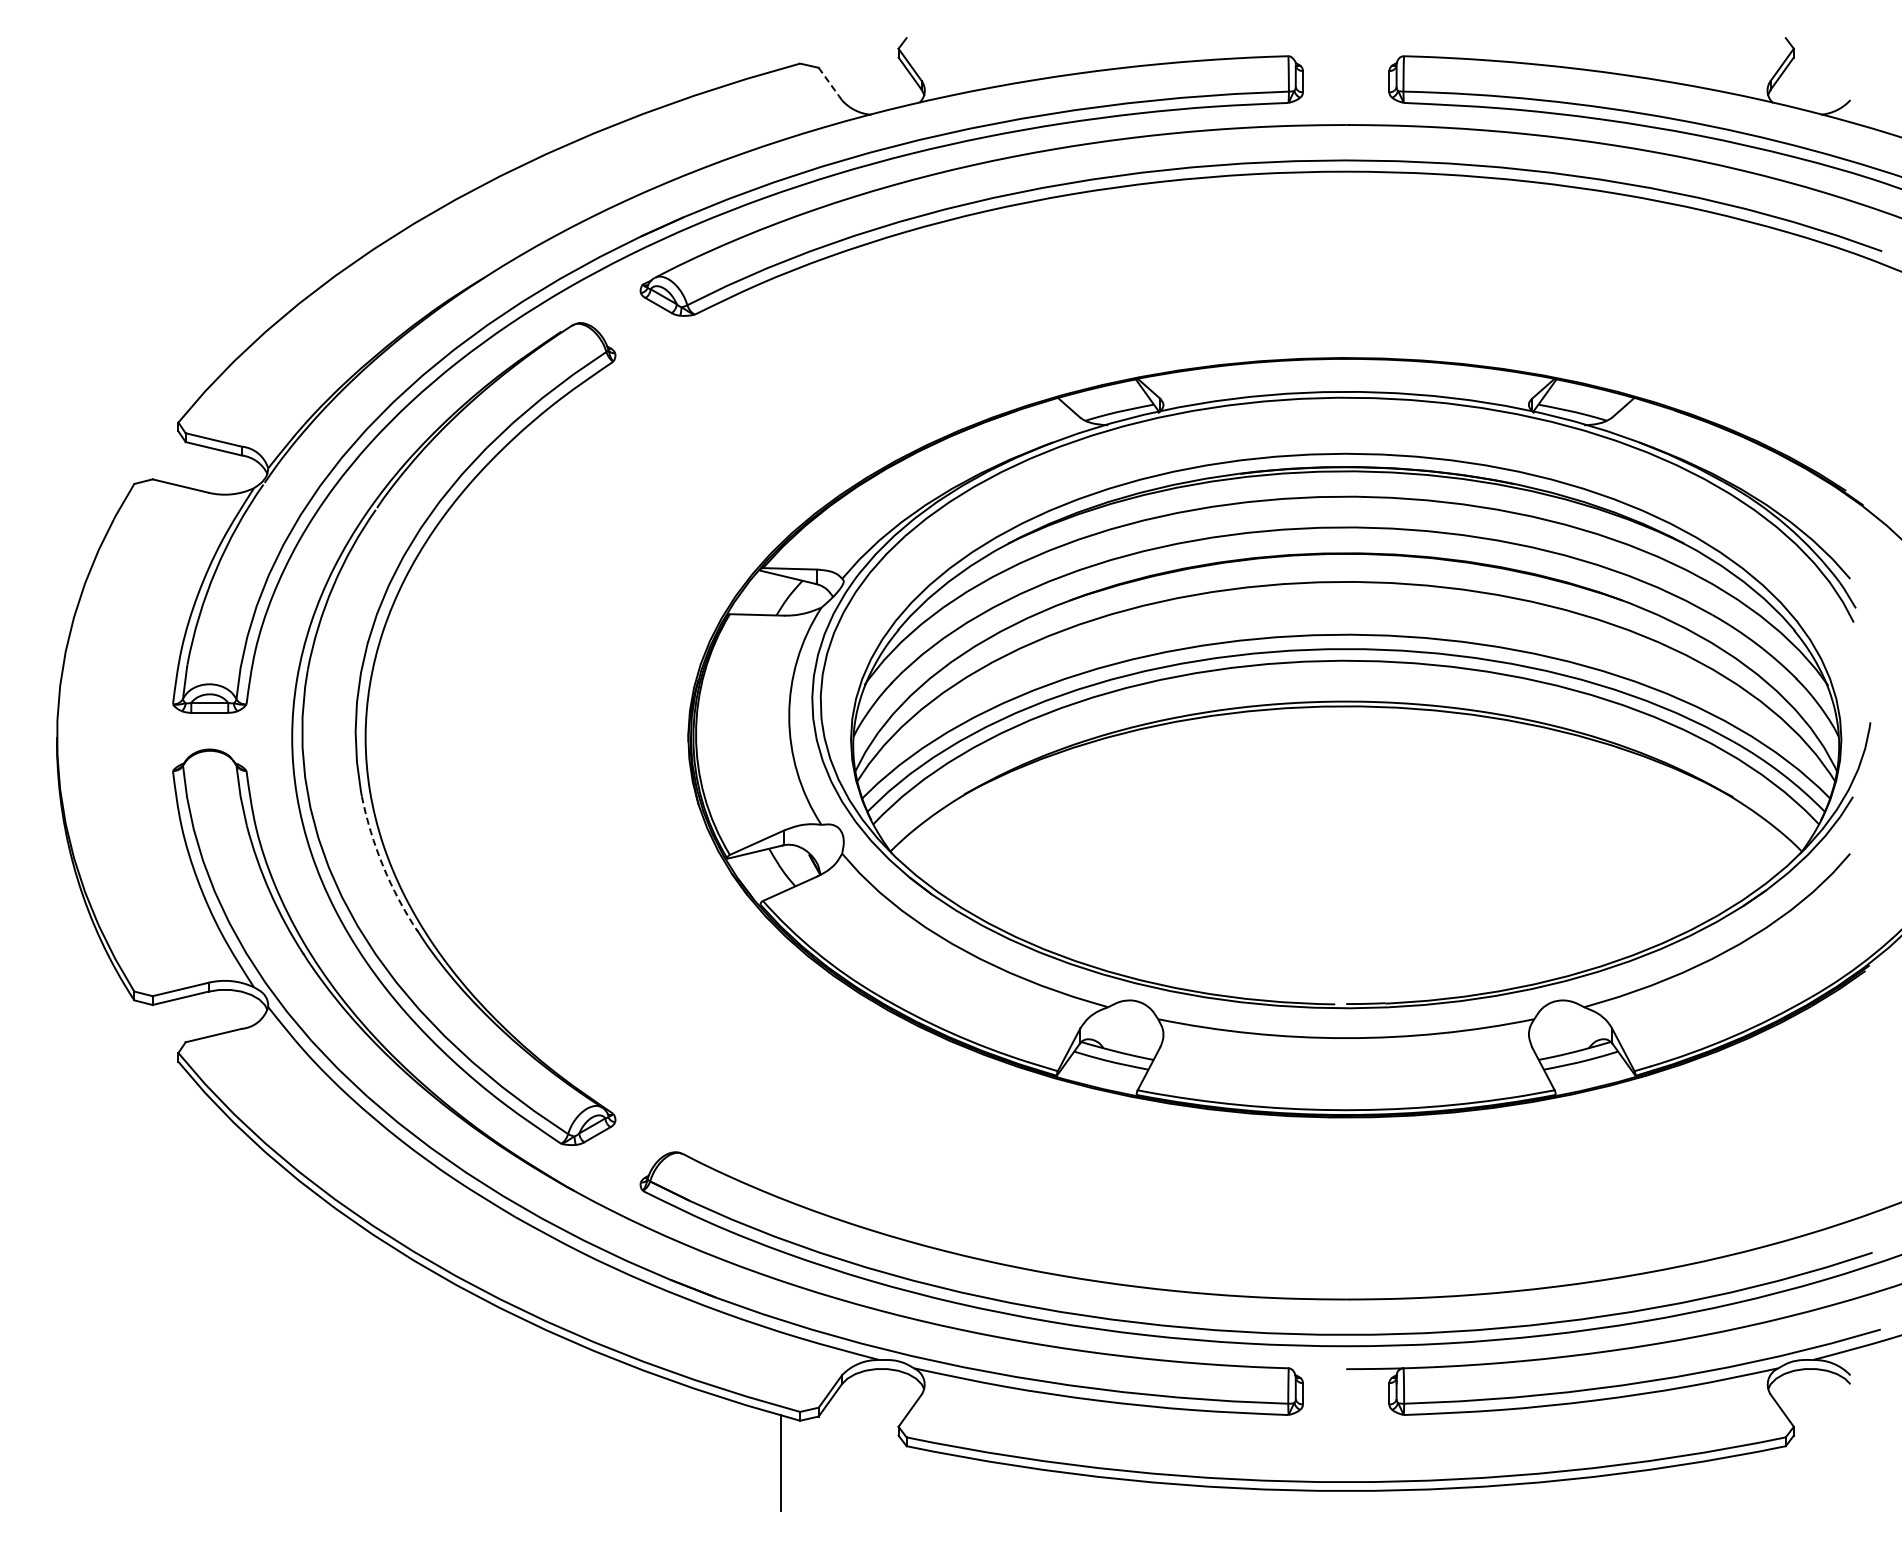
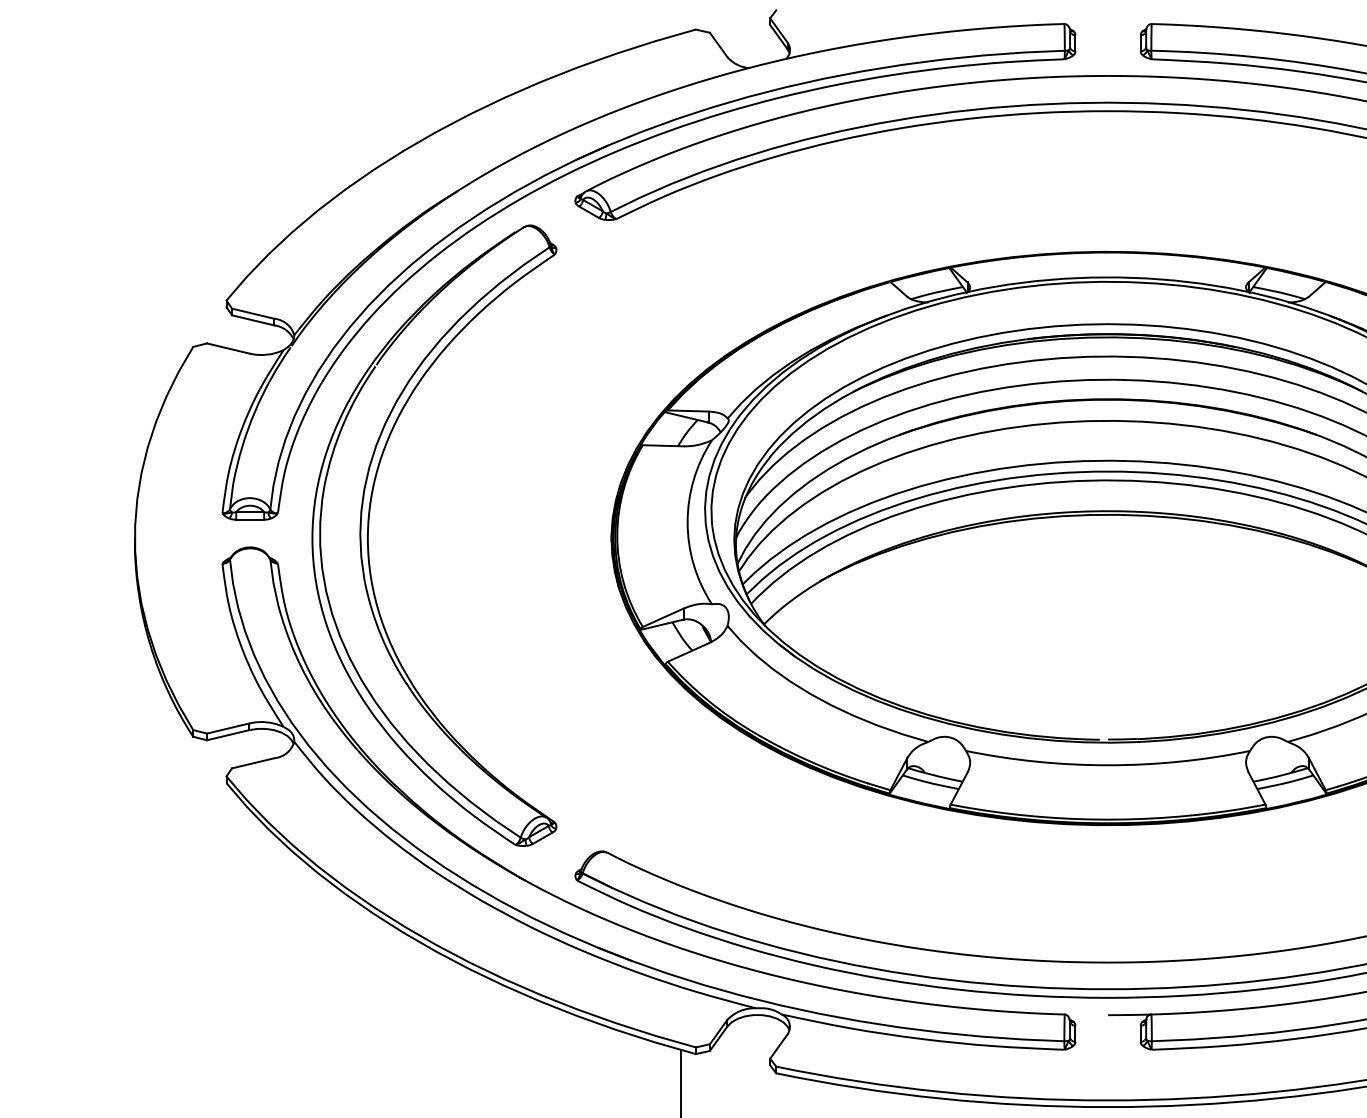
line: (830, 83) -> (718, 44), dashed -> solid
arc: (383, 866) -> (381, 635), dashed -> solid

